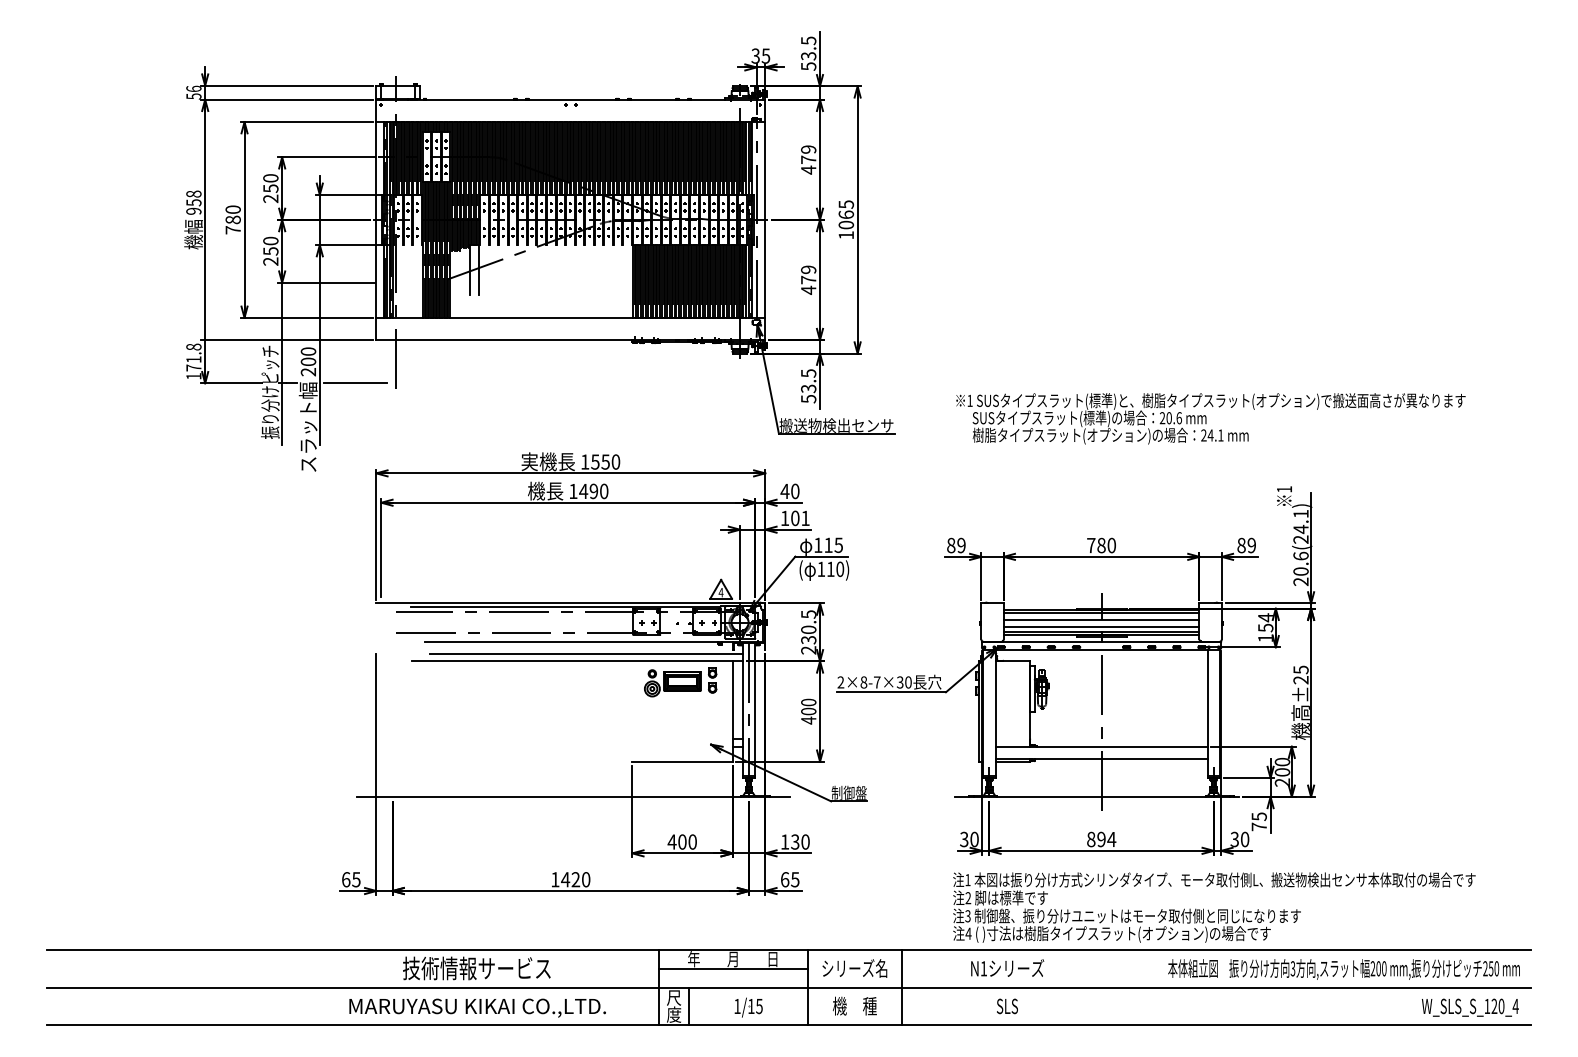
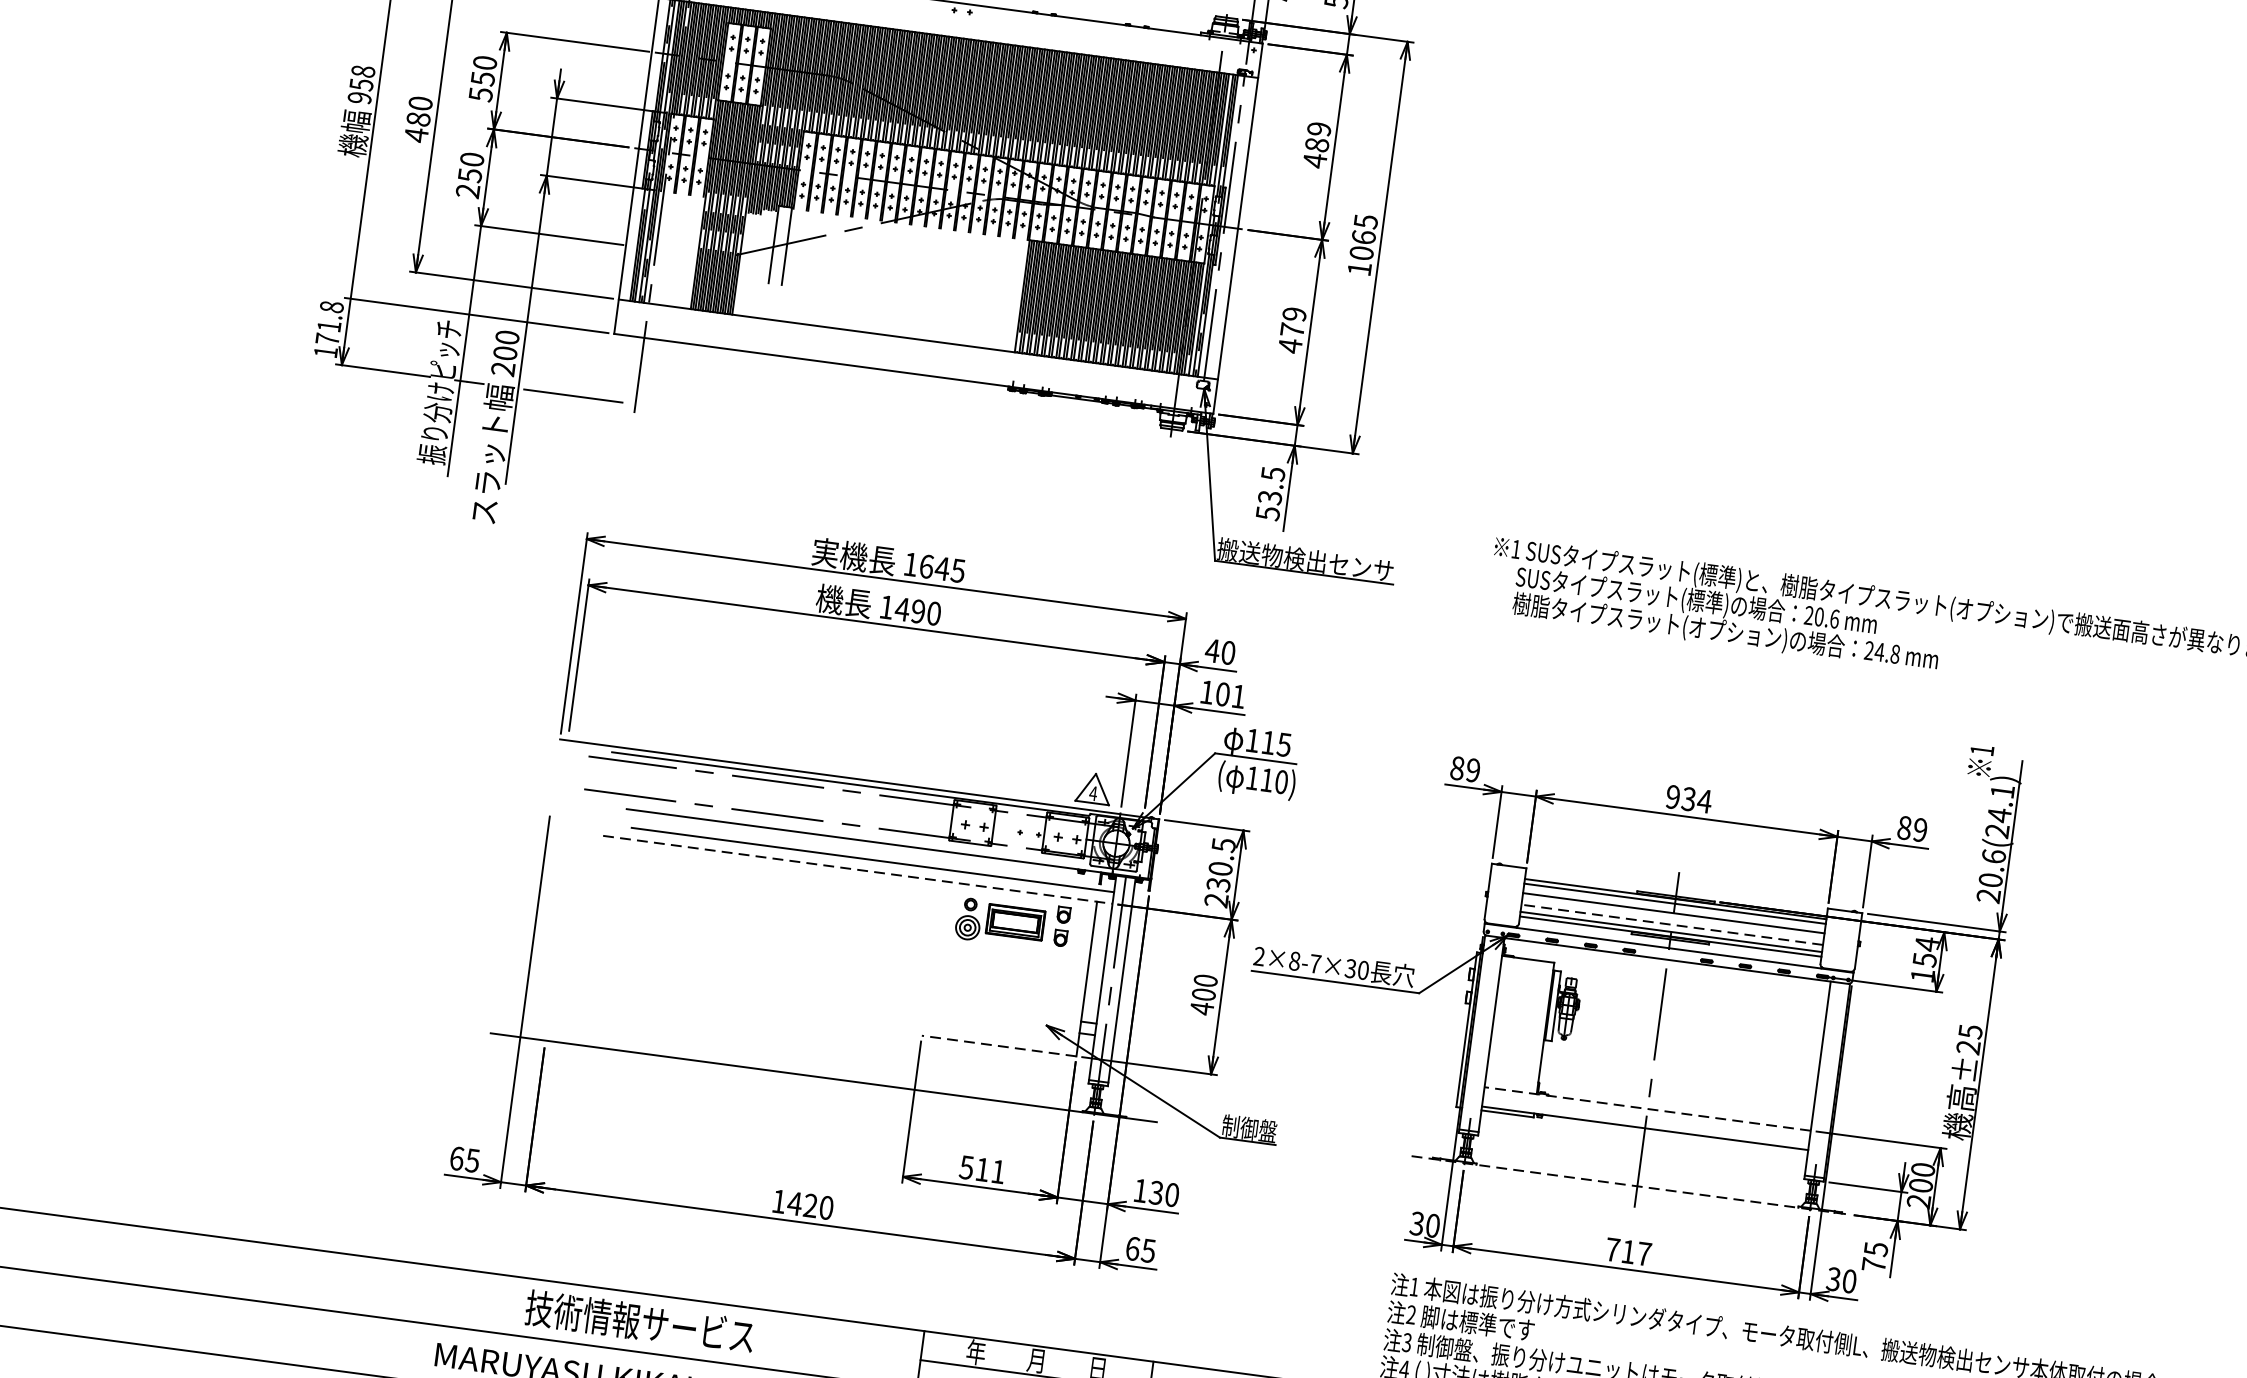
text: (808, 159) -> (1316, 144), 479 -> 489
text: (270, 198) -> (480, 93), 250 -> 550
text: (232, 229) -> (415, 133), 780 -> 480
text: (1220, 435) -> (1894, 654), 24.1 -> 24.8
text: (605, 461) -> (942, 567), 1550 -> 1645
text: (1101, 545) -> (1688, 799), 780 -> 934
line: (1101, 627) -> (1672, 925), solid -> dashed
line: (577, 661) -> (858, 870), solid -> dashed
line: (1101, 746) -> (1647, 1108), solid -> dashed
line: (682, 761) -> (999, 1045), solid -> dashed
line: (1096, 796) -> (1629, 1184), solid -> dashed
text: (1101, 839) -> (1628, 1251), 894 -> 717
text: (681, 841) -> (981, 1168), 400 -> 511

